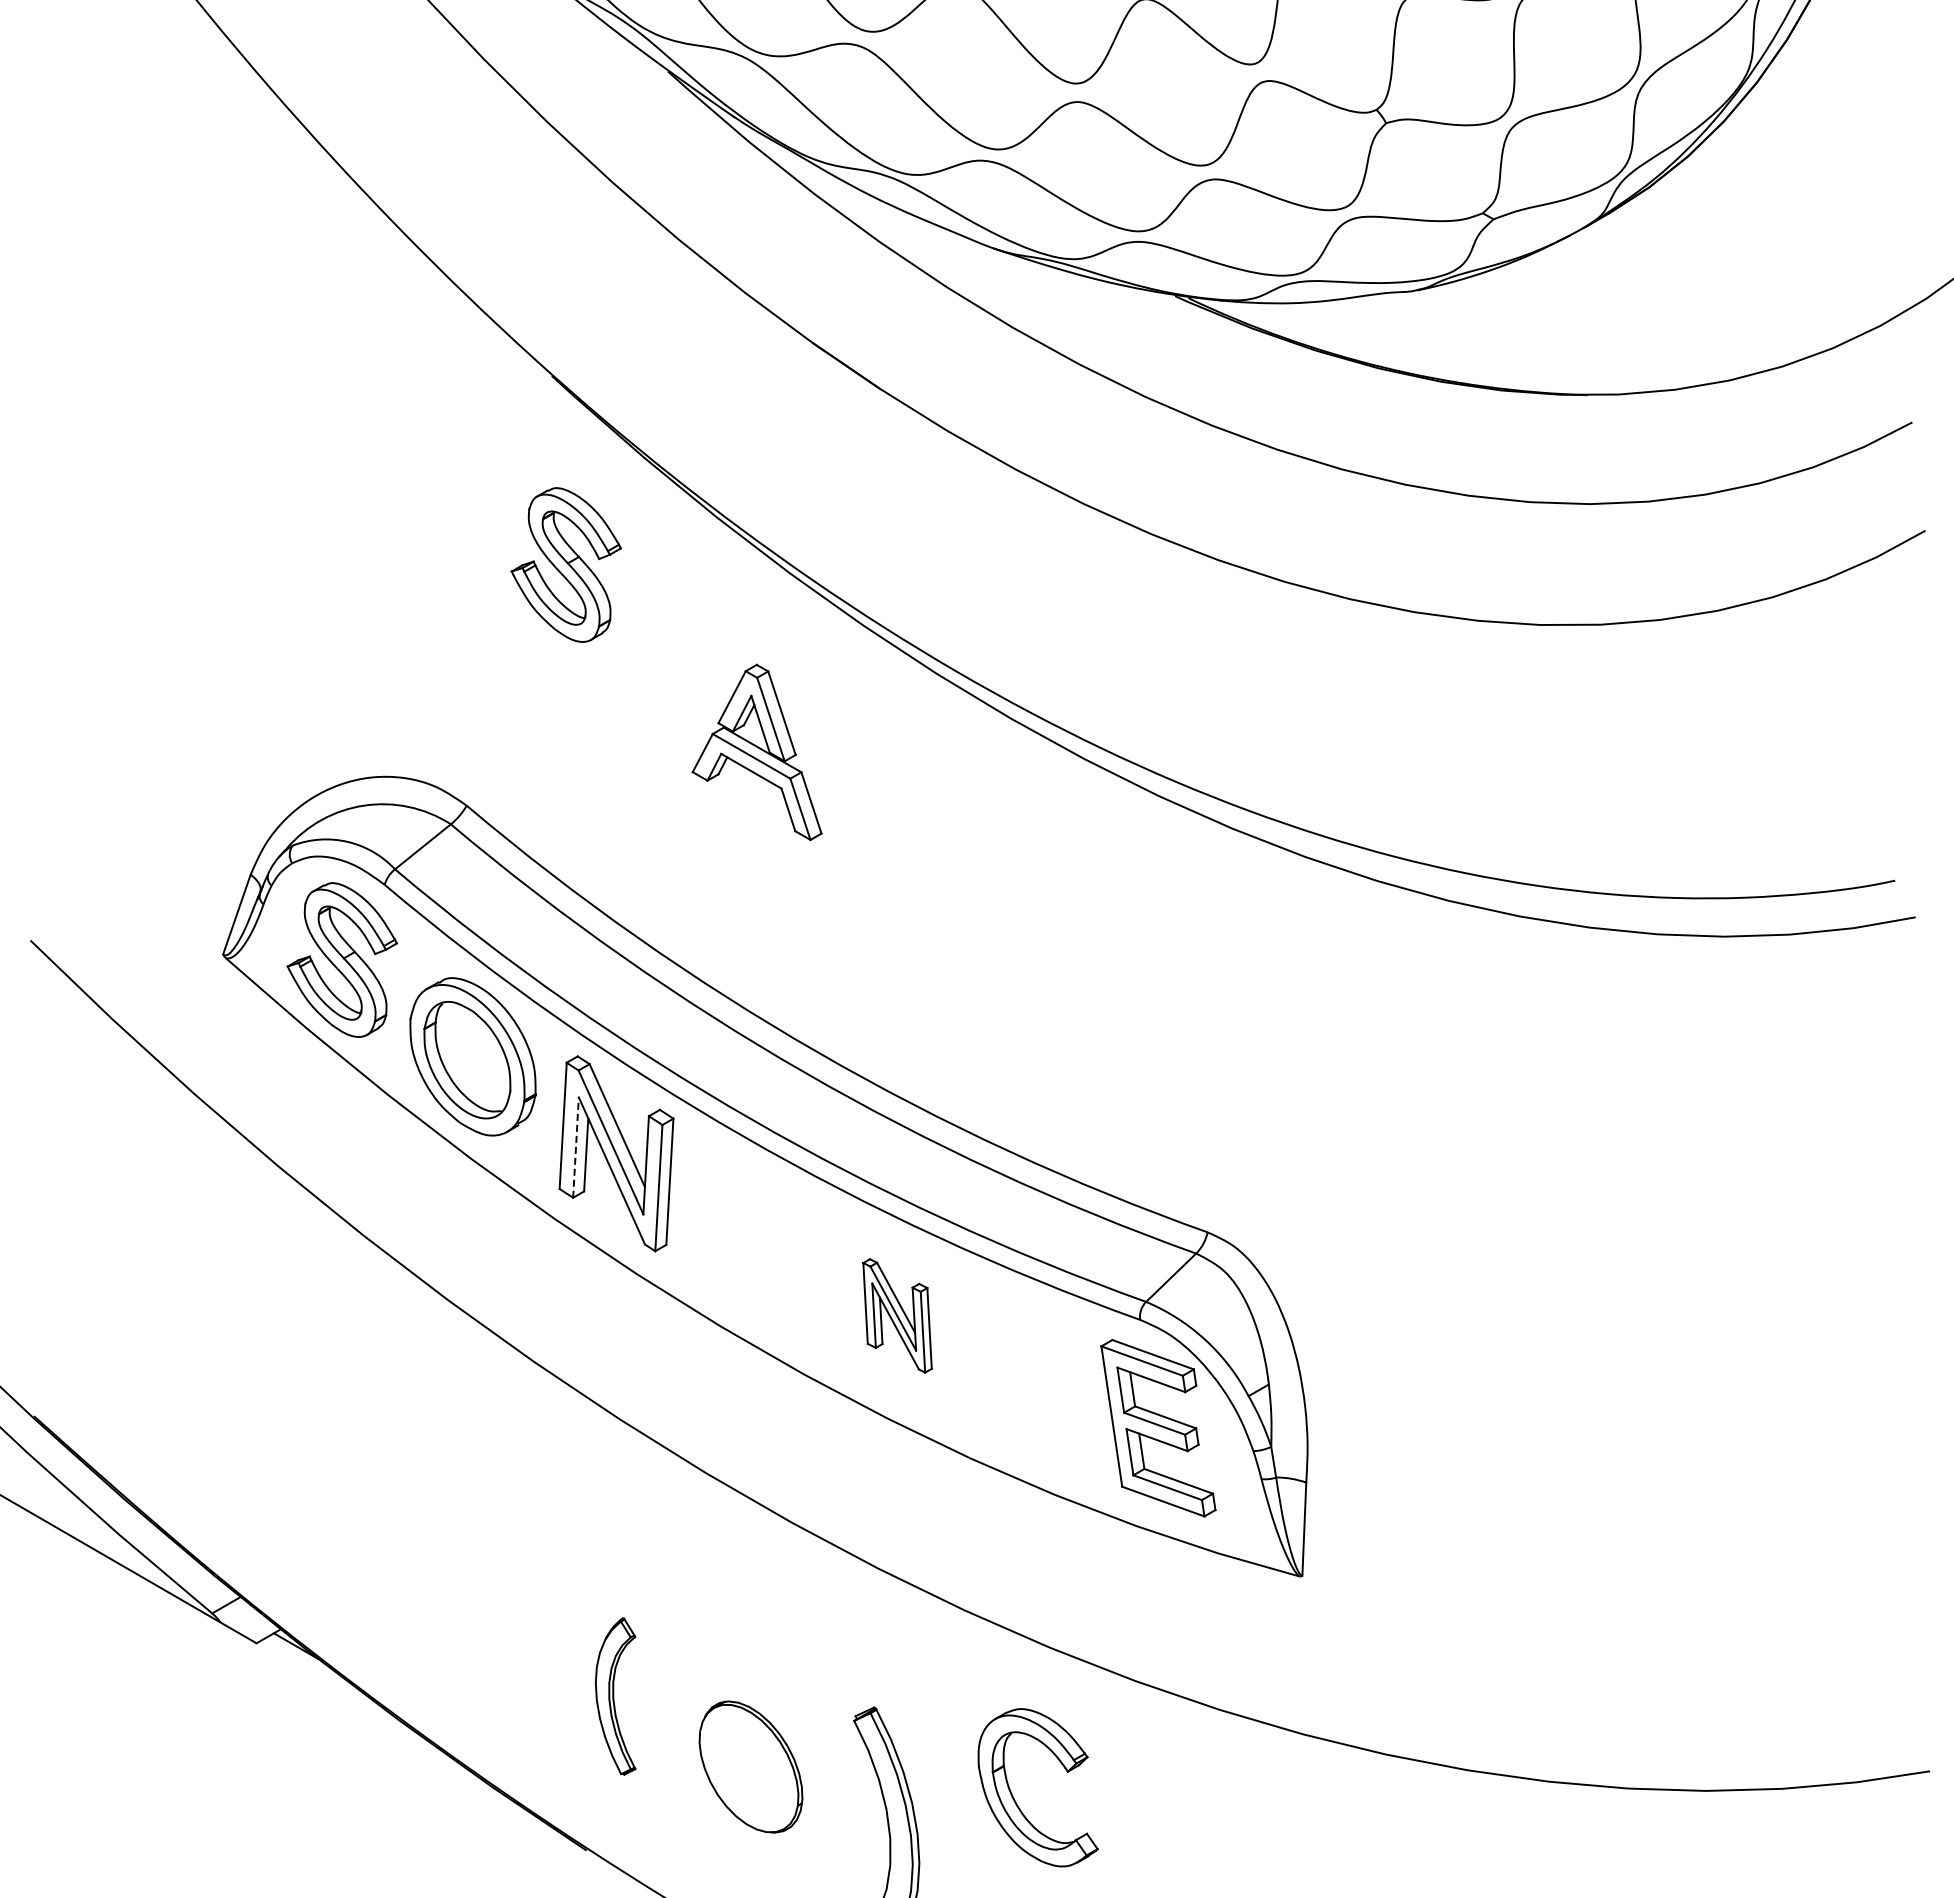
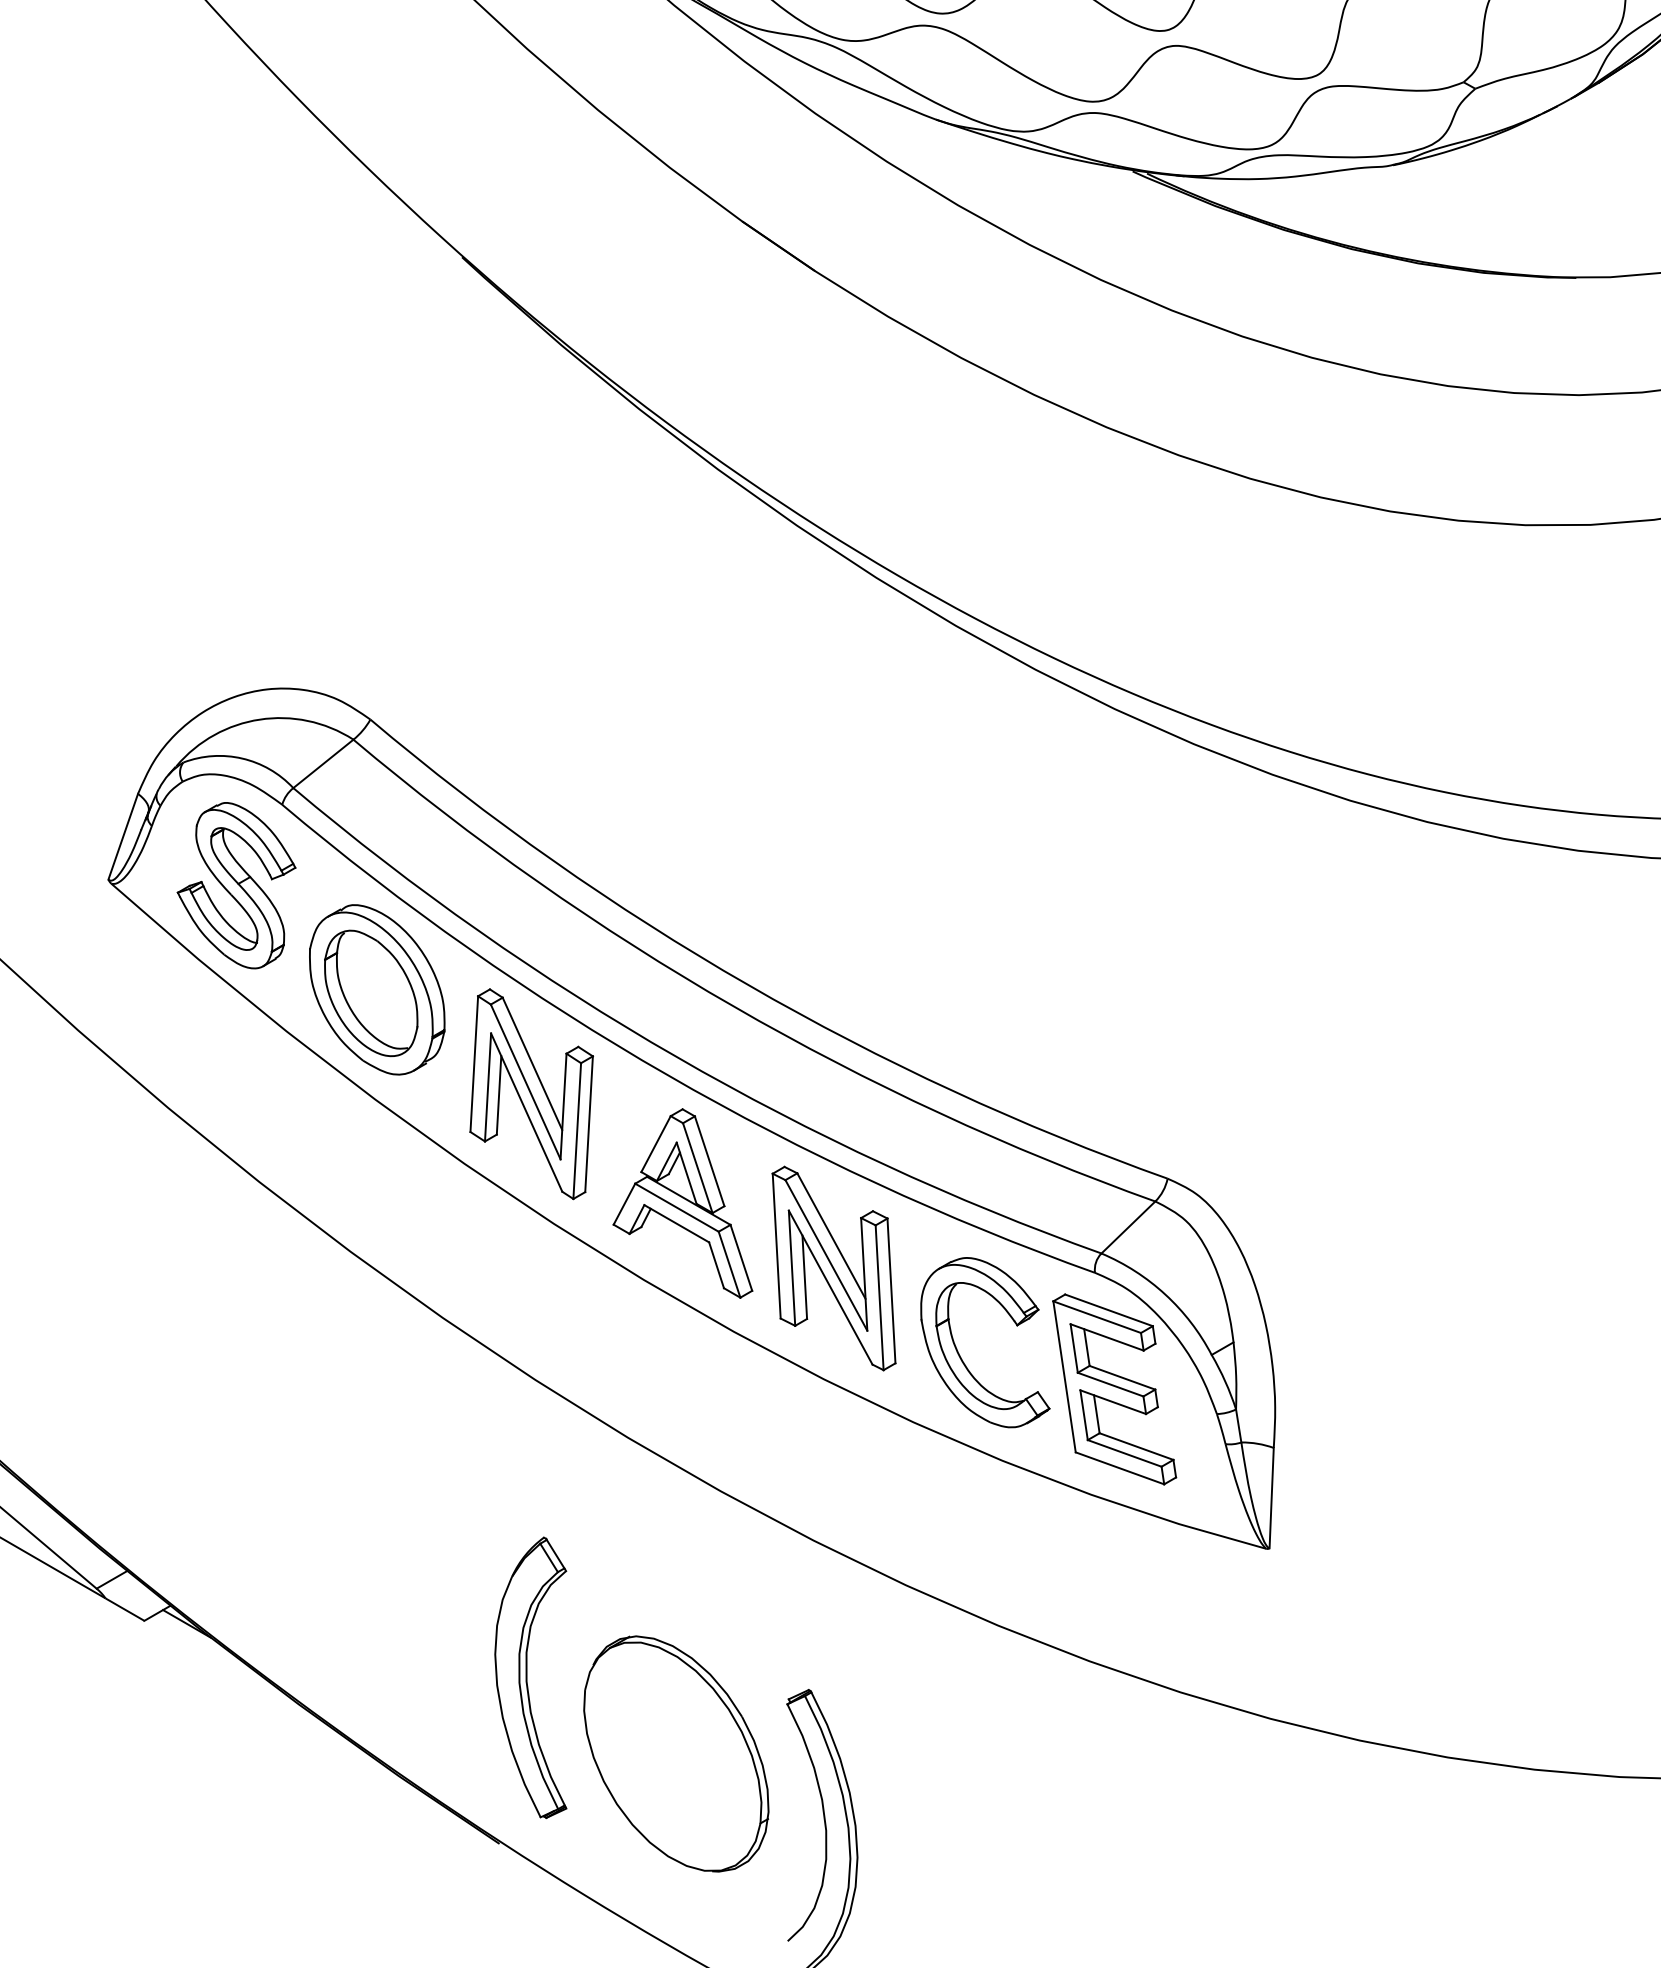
part: (565, 564) -> (476, 460), removed
part: (756, 752) -> (682, 1203), moved
line: (576, 1147) -> (488, 1087), dashed -> solid
part: (897, 1315) -> (833, 1268), size x1.67
part: (615, 1696) -> (530, 1678), size x1.67
part: (750, 1766) -> (675, 1753), size x1.67
part: (1014, 1798) -> (959, 1354), moved

